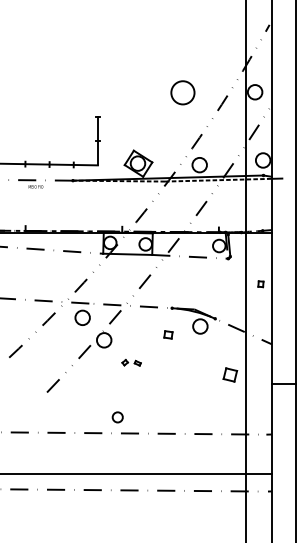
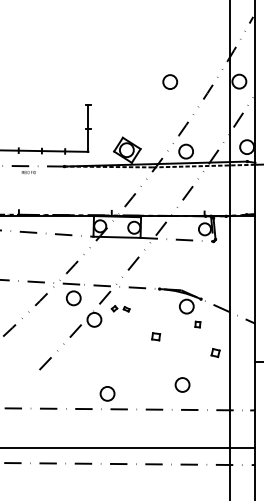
circle: (183, 92) -> (170, 81), size x0.62
part: (260, 284) -> (197, 324), moved
part: (168, 334) -> (156, 336), moved
part: (131, 362) -> (120, 308), moved
part: (230, 374) -> (215, 352), size x0.62
circle: (195, 408) -> (182, 385), added
circle: (117, 417) -> (107, 394), size x1.43

